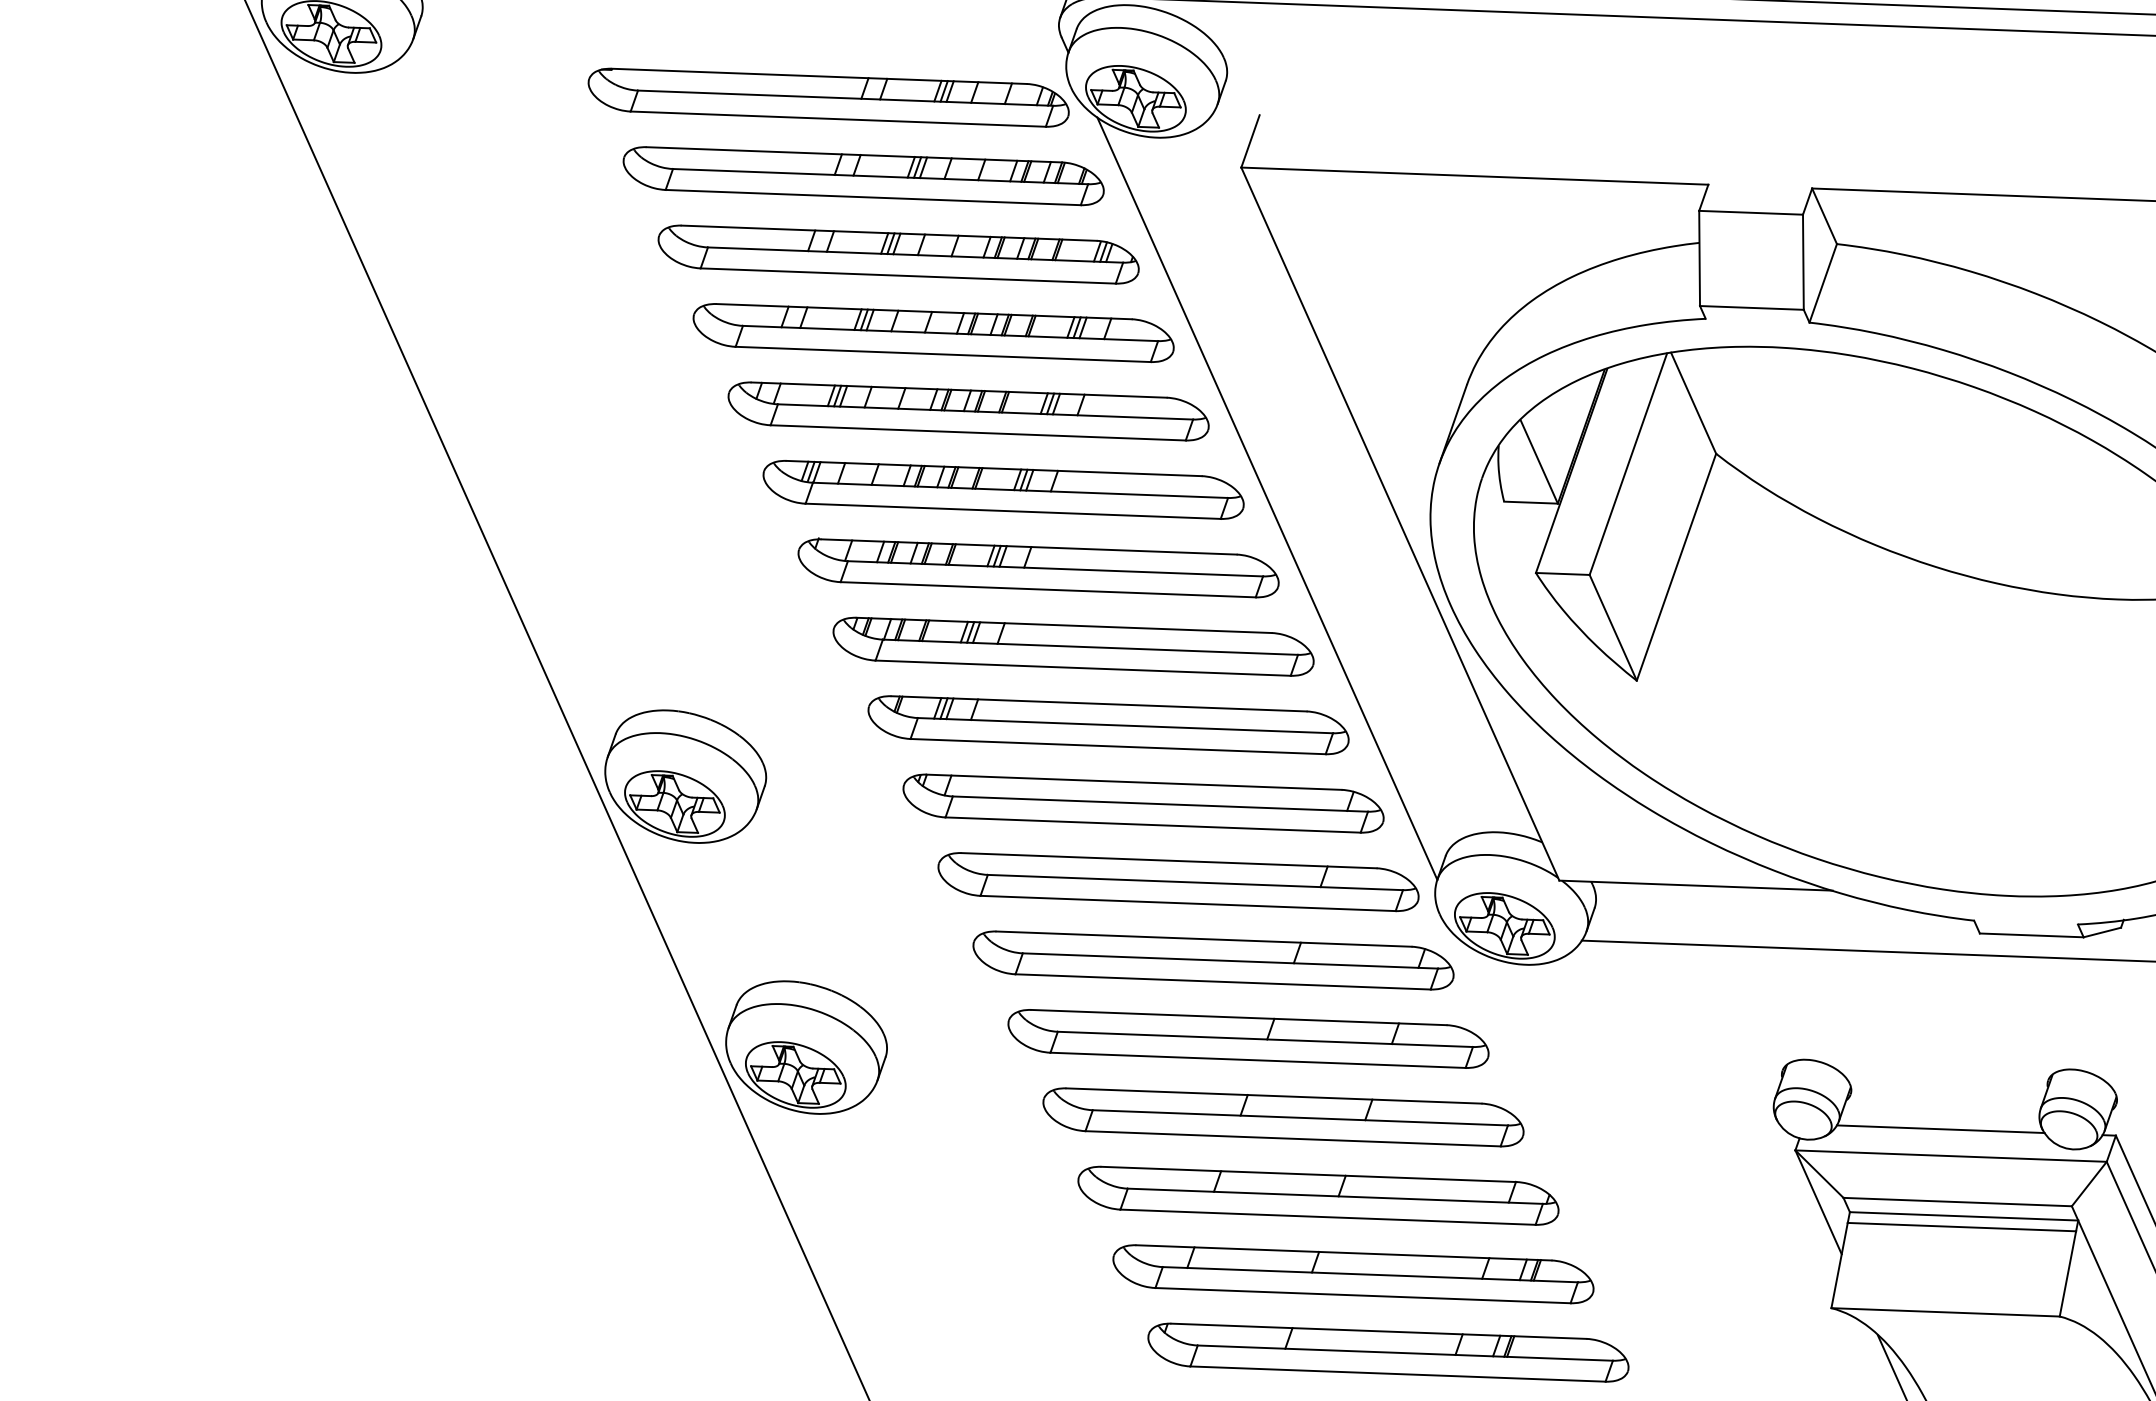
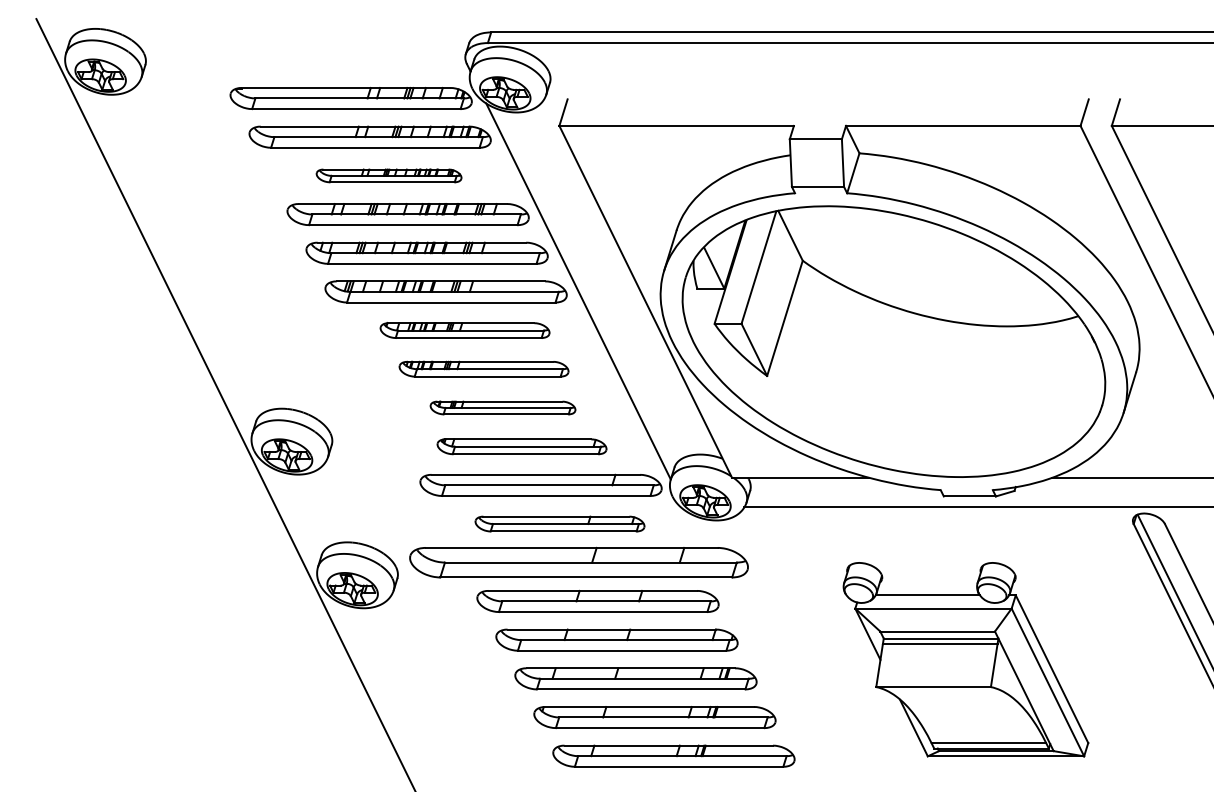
part: (897, 253) -> (388, 175), size x0.6
part: (1037, 568) -> (464, 330), size x0.7
part: (1072, 645) -> (483, 368), size x0.7
part: (1107, 724) -> (502, 407), size x0.6
part: (1142, 803) -> (521, 446), size x0.7
part: (1212, 959) -> (559, 523), size x0.7
part: (1247, 1038) -> (578, 562), size x1.4

